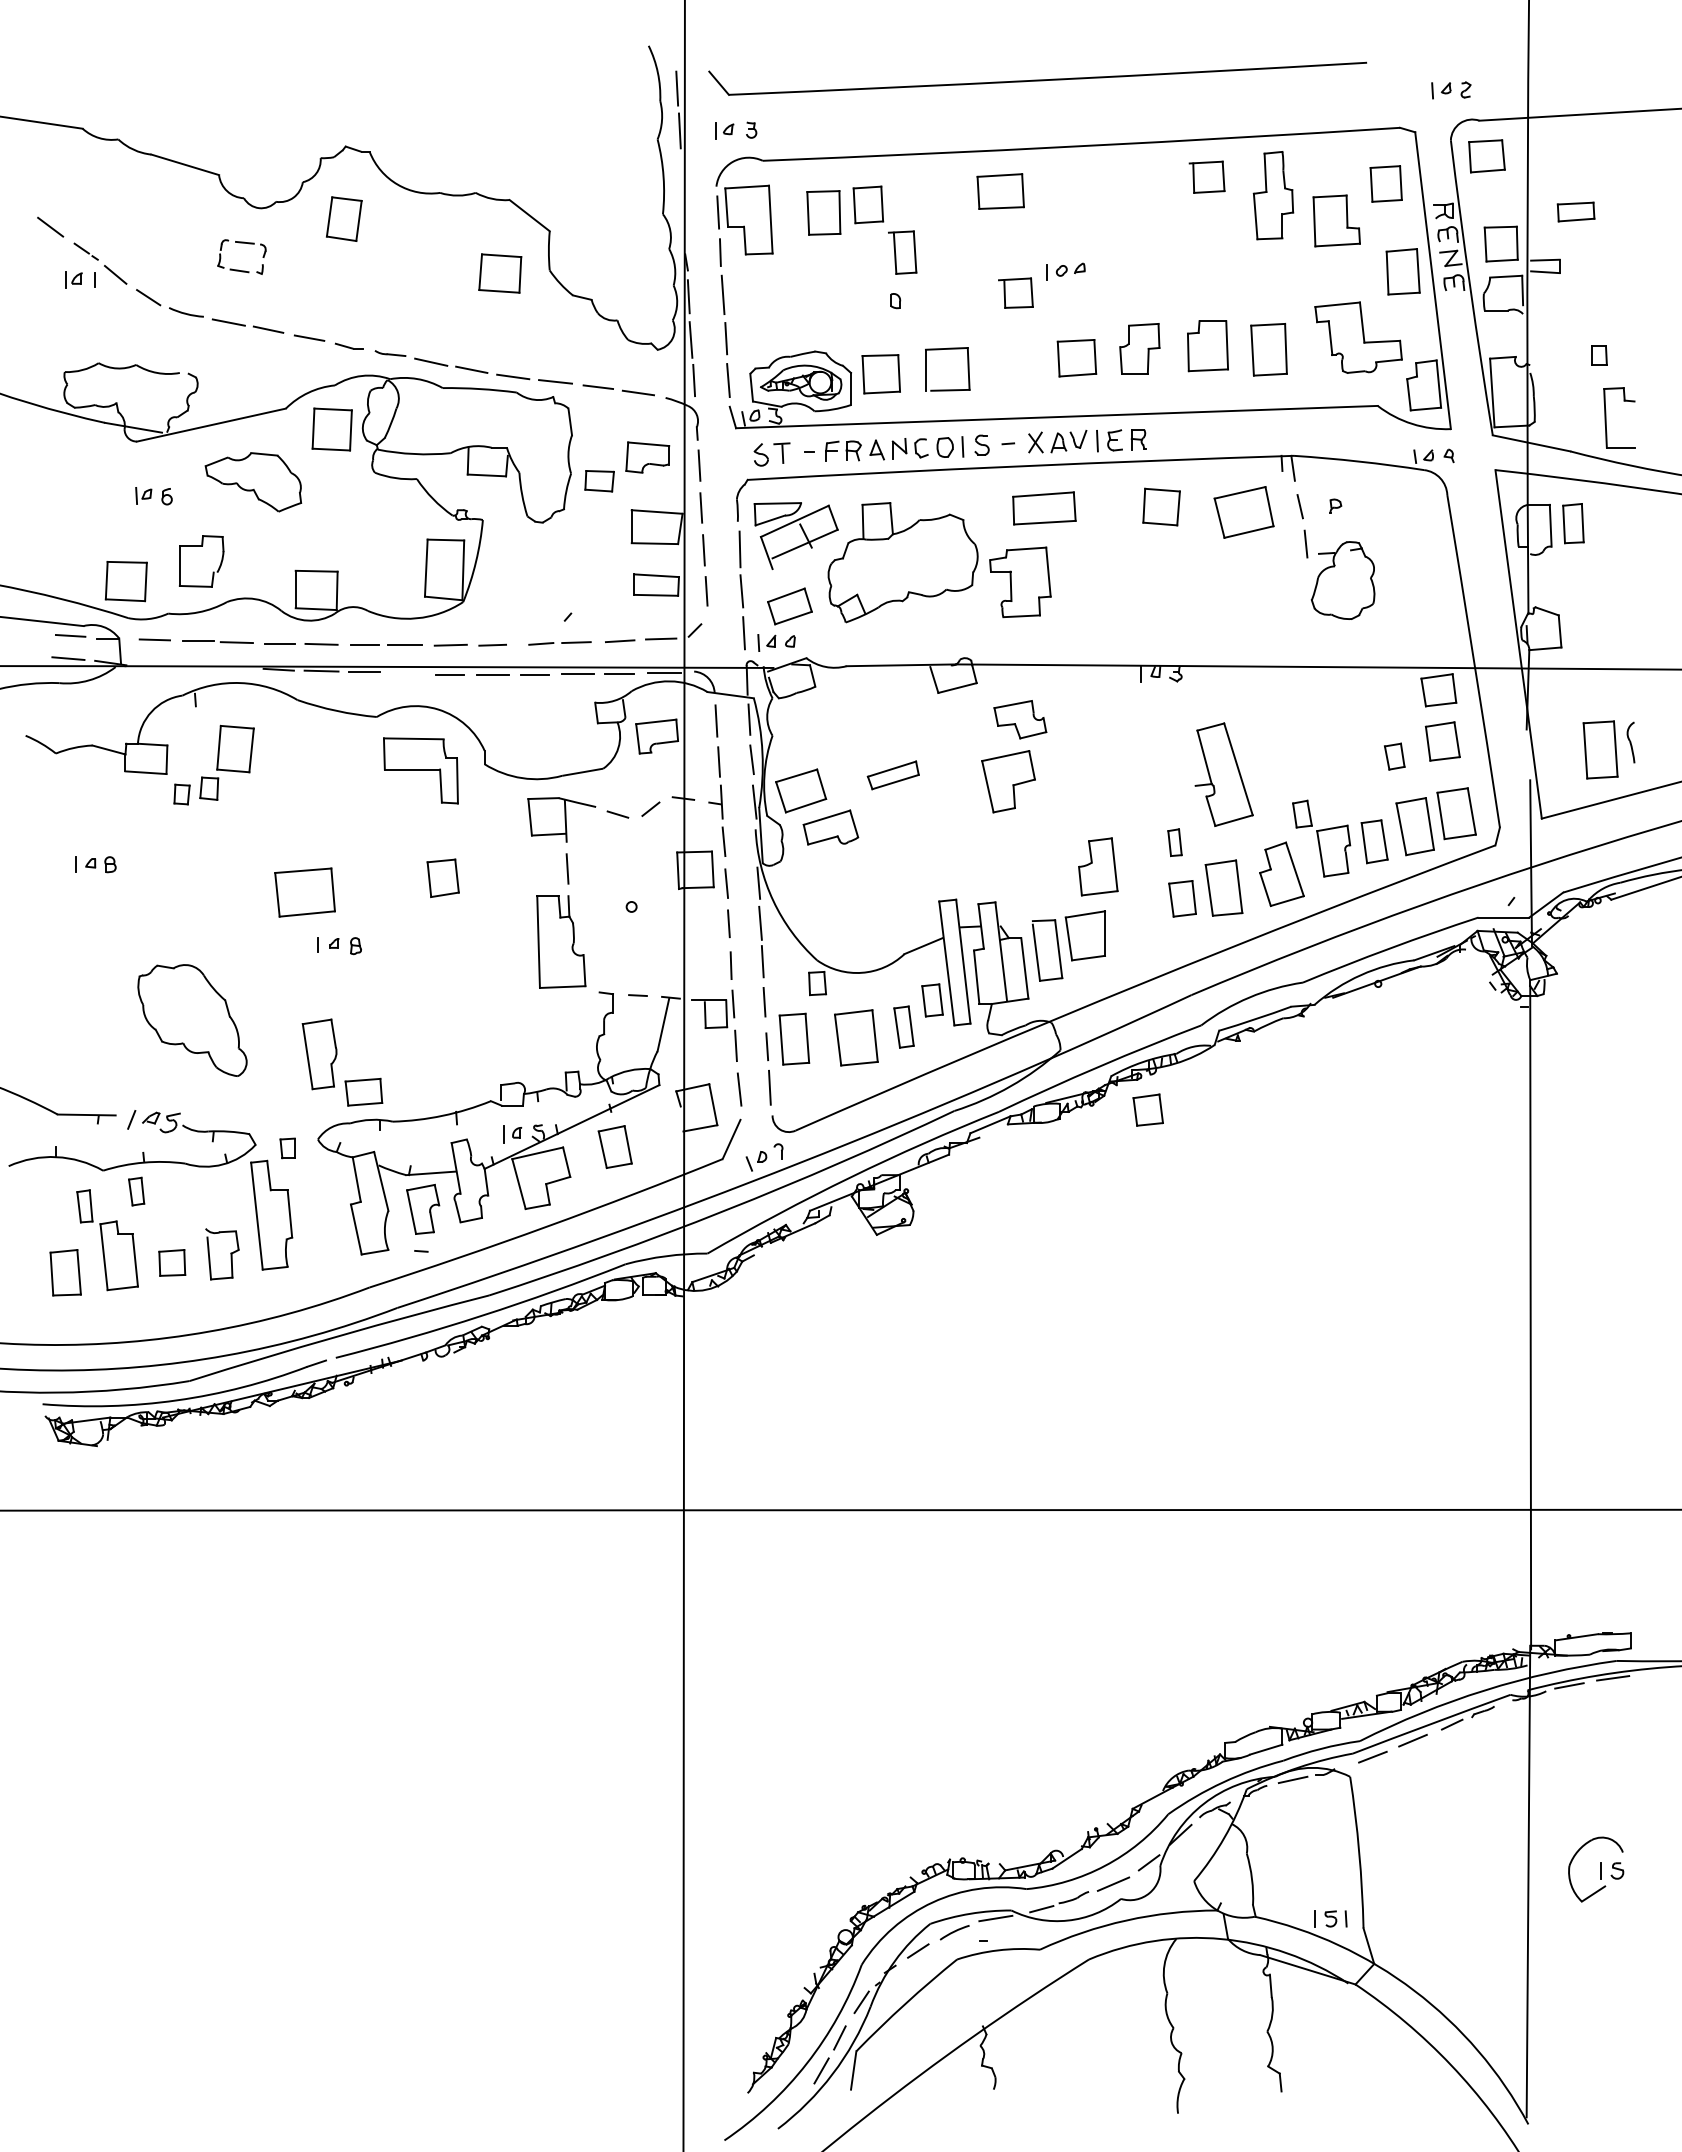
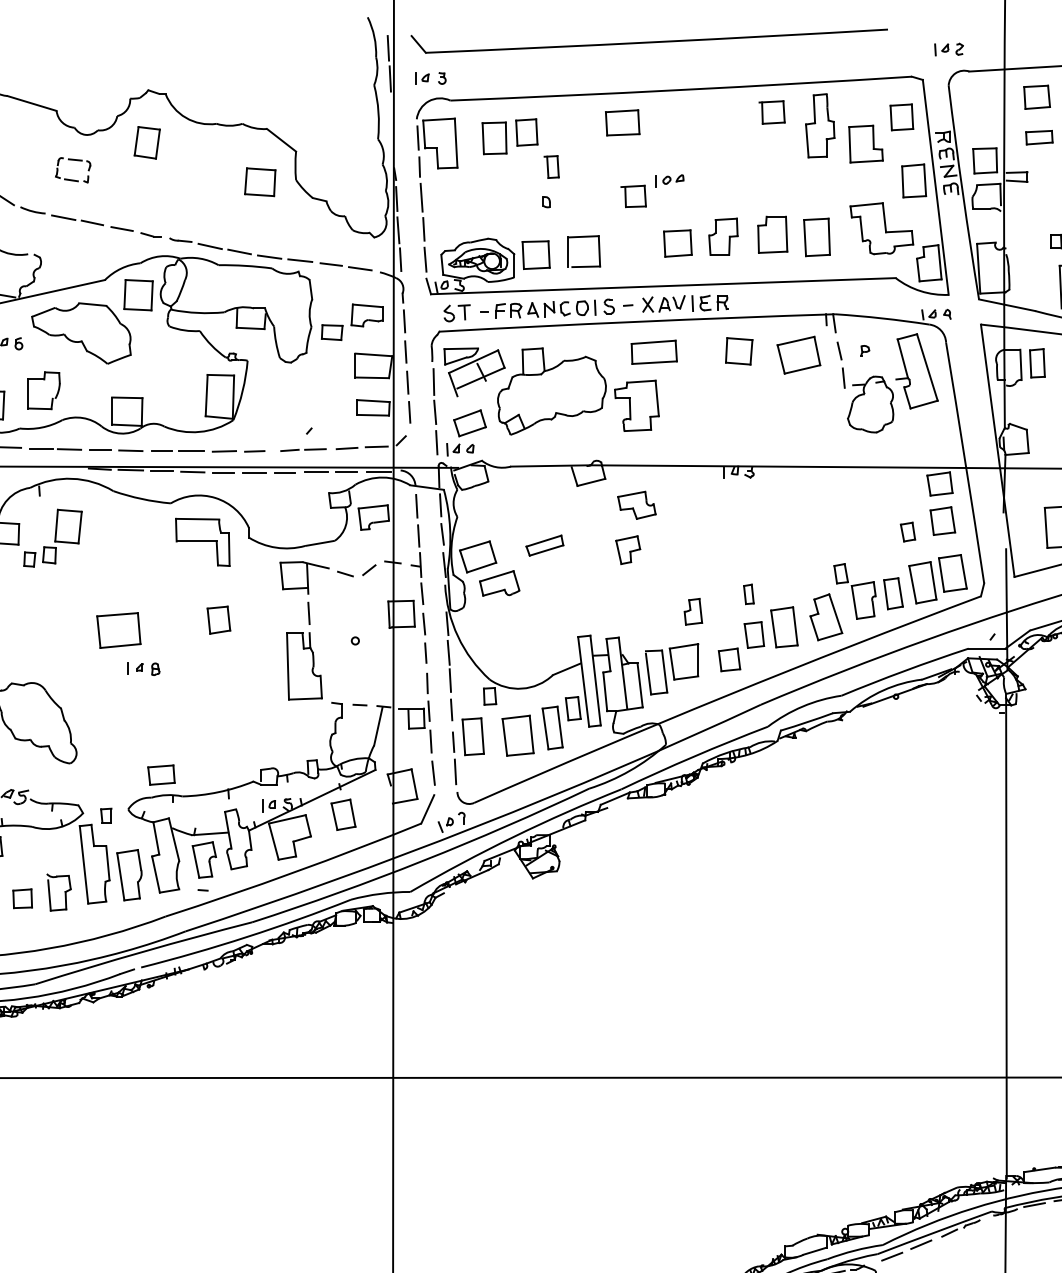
part: (1486, 156) -> (1036, 97), moved
part: (902, 252) -> (551, 166), size x0.71
part: (253, 481) -> (81, 332), size x1.43
line: (407, 673) -> (193, 471), added
part: (1223, 774) -> (916, 371), moved
part: (1007, 781) -> (627, 550), size x0.62
part: (1098, 866) -> (693, 611), size x0.62
part: (903, 1026) -> (552, 727), size x1.43
part: (319, 1054) -> (129, 875), moved
part: (1147, 1109) -> (728, 659), moved

